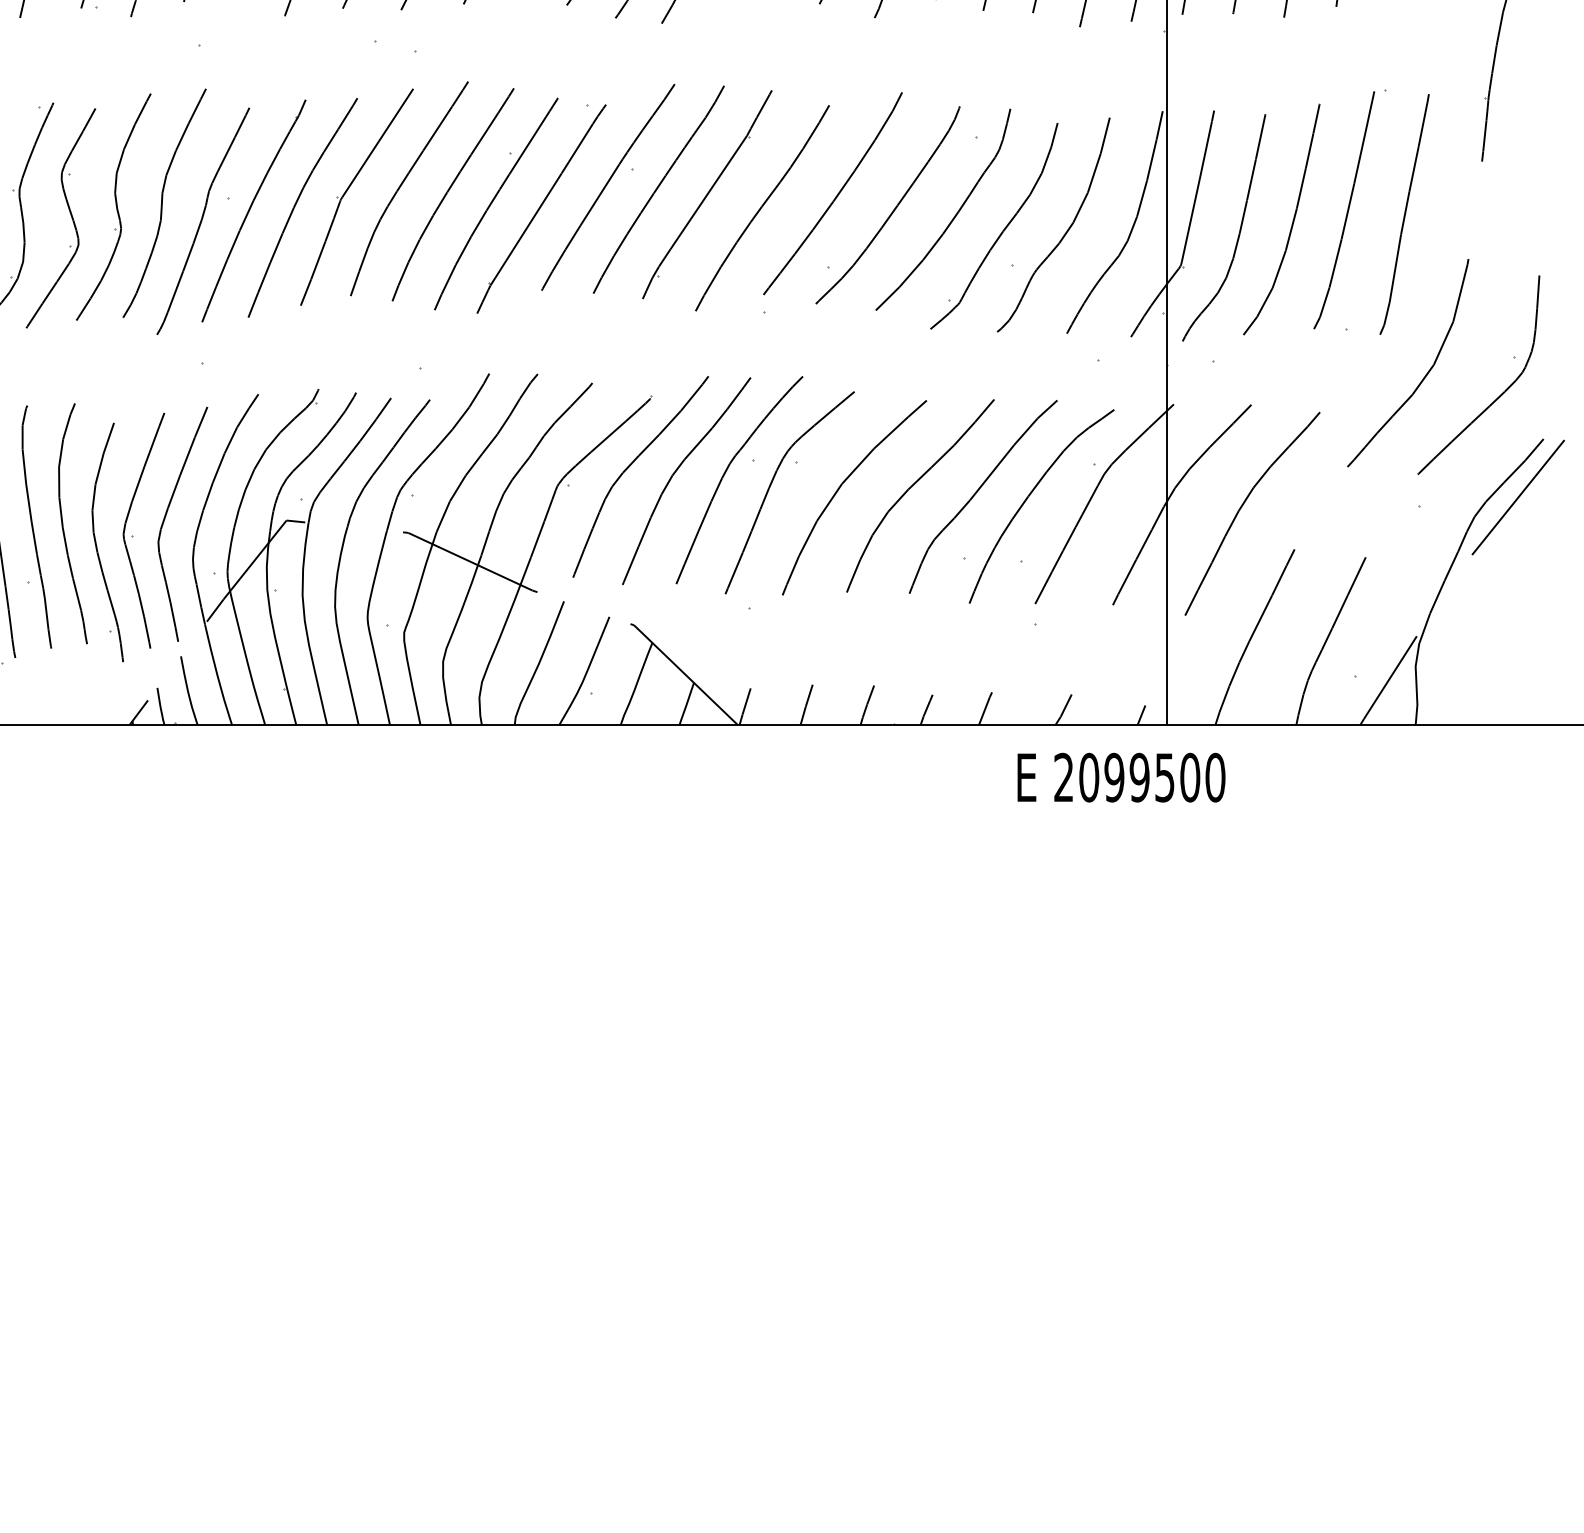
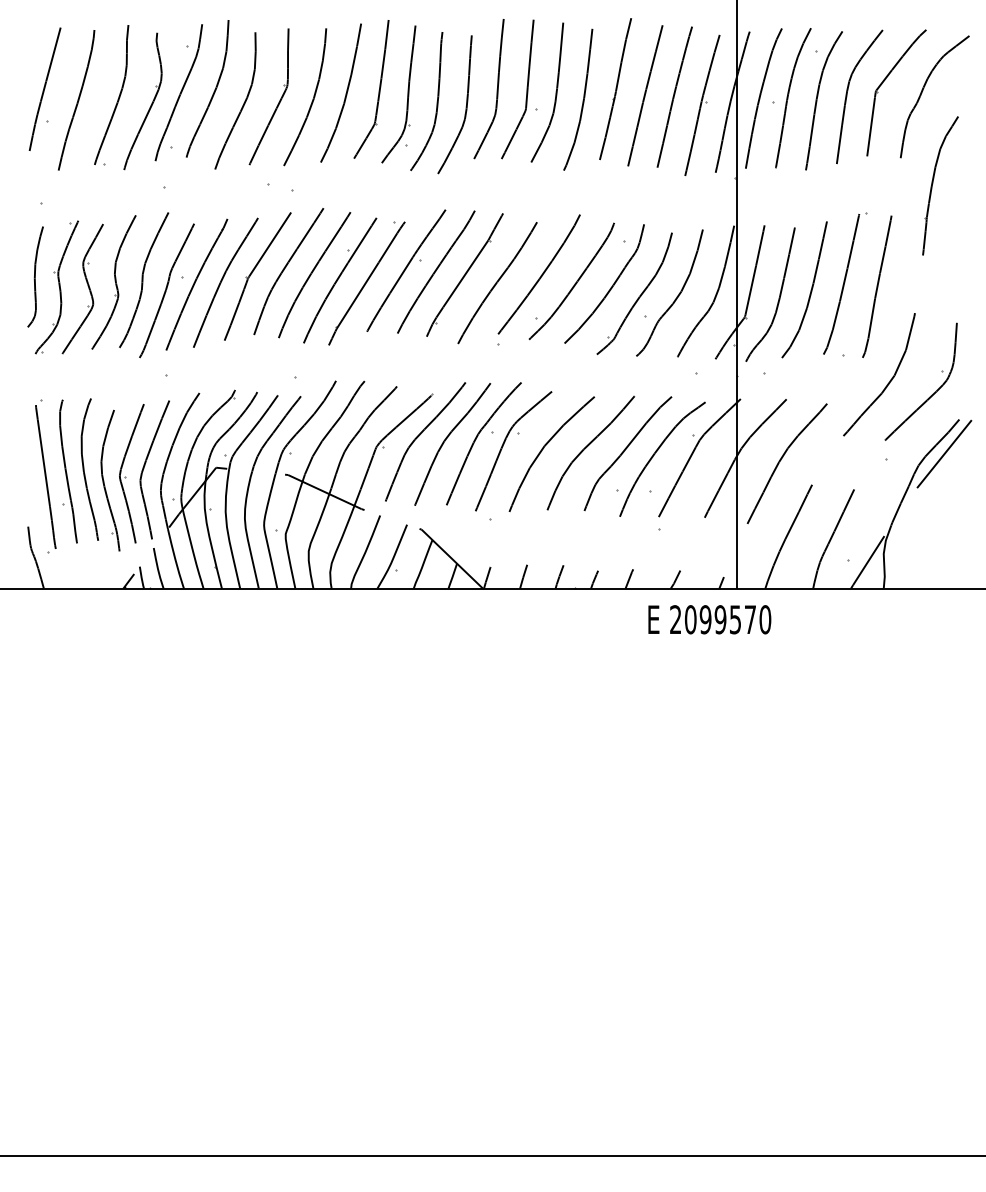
text: (1190, 777) -> (750, 619), 2099500 -> 2099570

